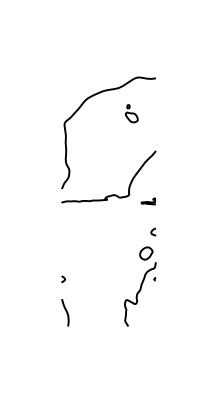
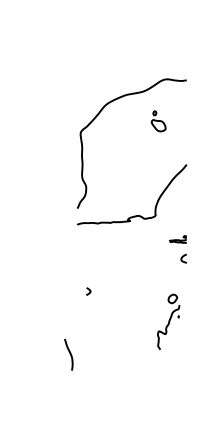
part: (147, 201) -> (176, 239), moved
curve: (63, 278) -> (88, 290), moved
part: (140, 286) -> (168, 321), size x0.6
curve: (65, 311) -> (68, 353), moved

